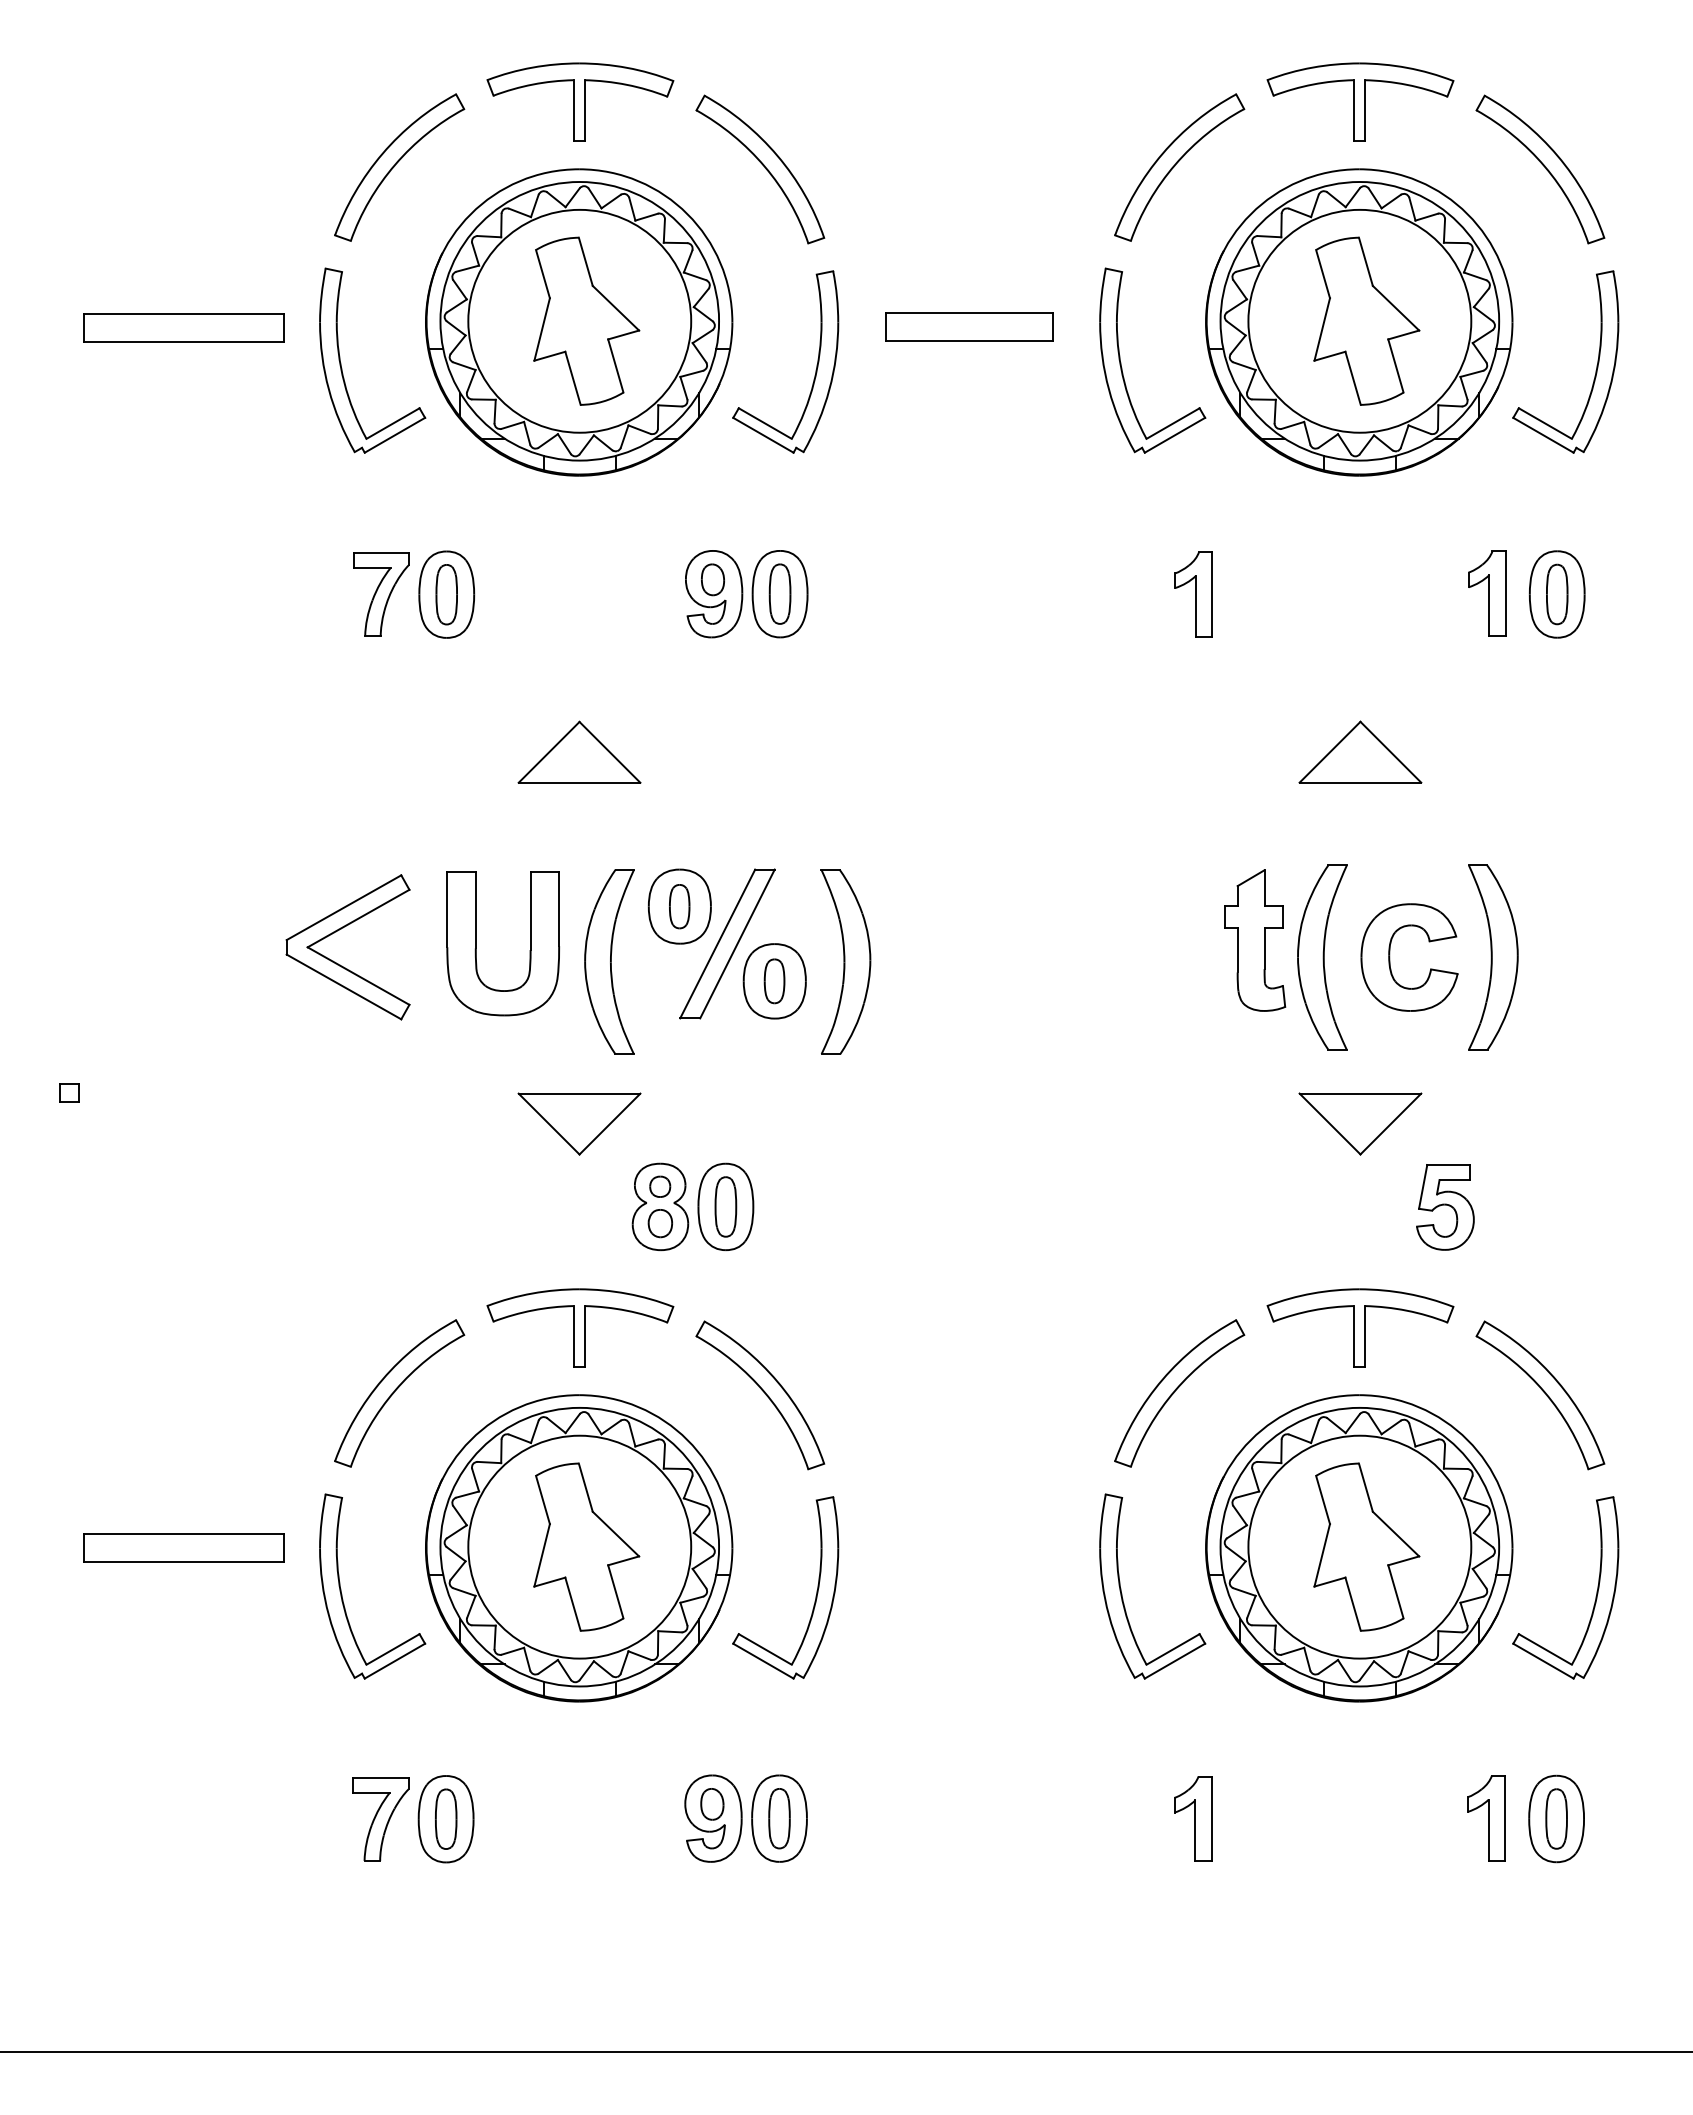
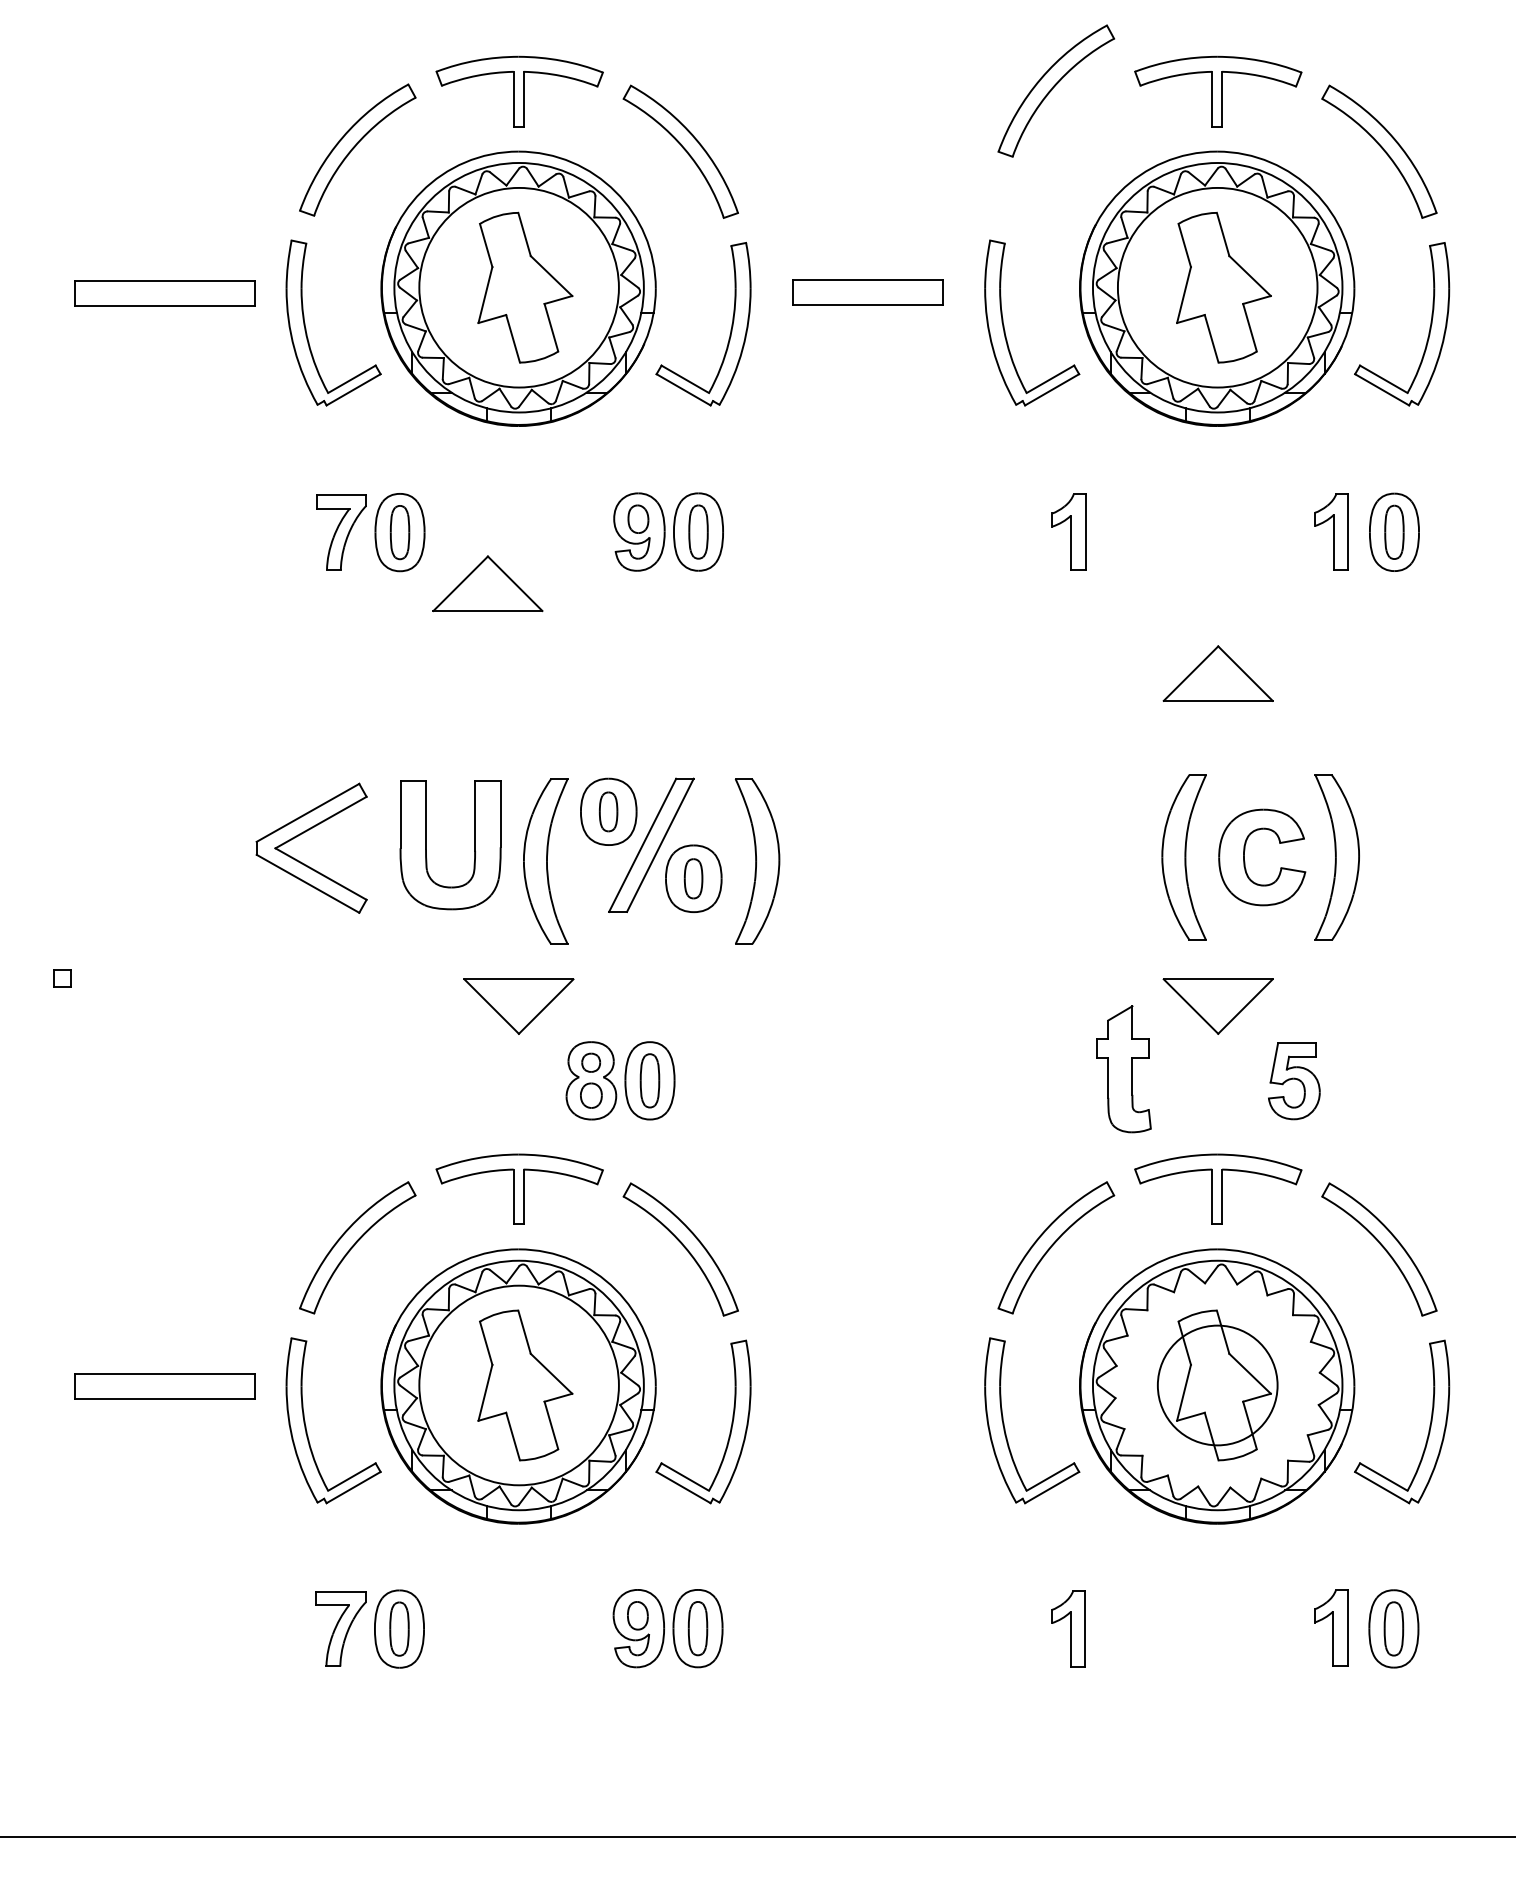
part: (1179, 166) -> (1056, 90), moved
part: (579, 752) -> (487, 583), moved
part: (1254, 940) -> (1123, 1069), moved
circle: (1359, 1547) -> (1217, 1385), size x0.6

